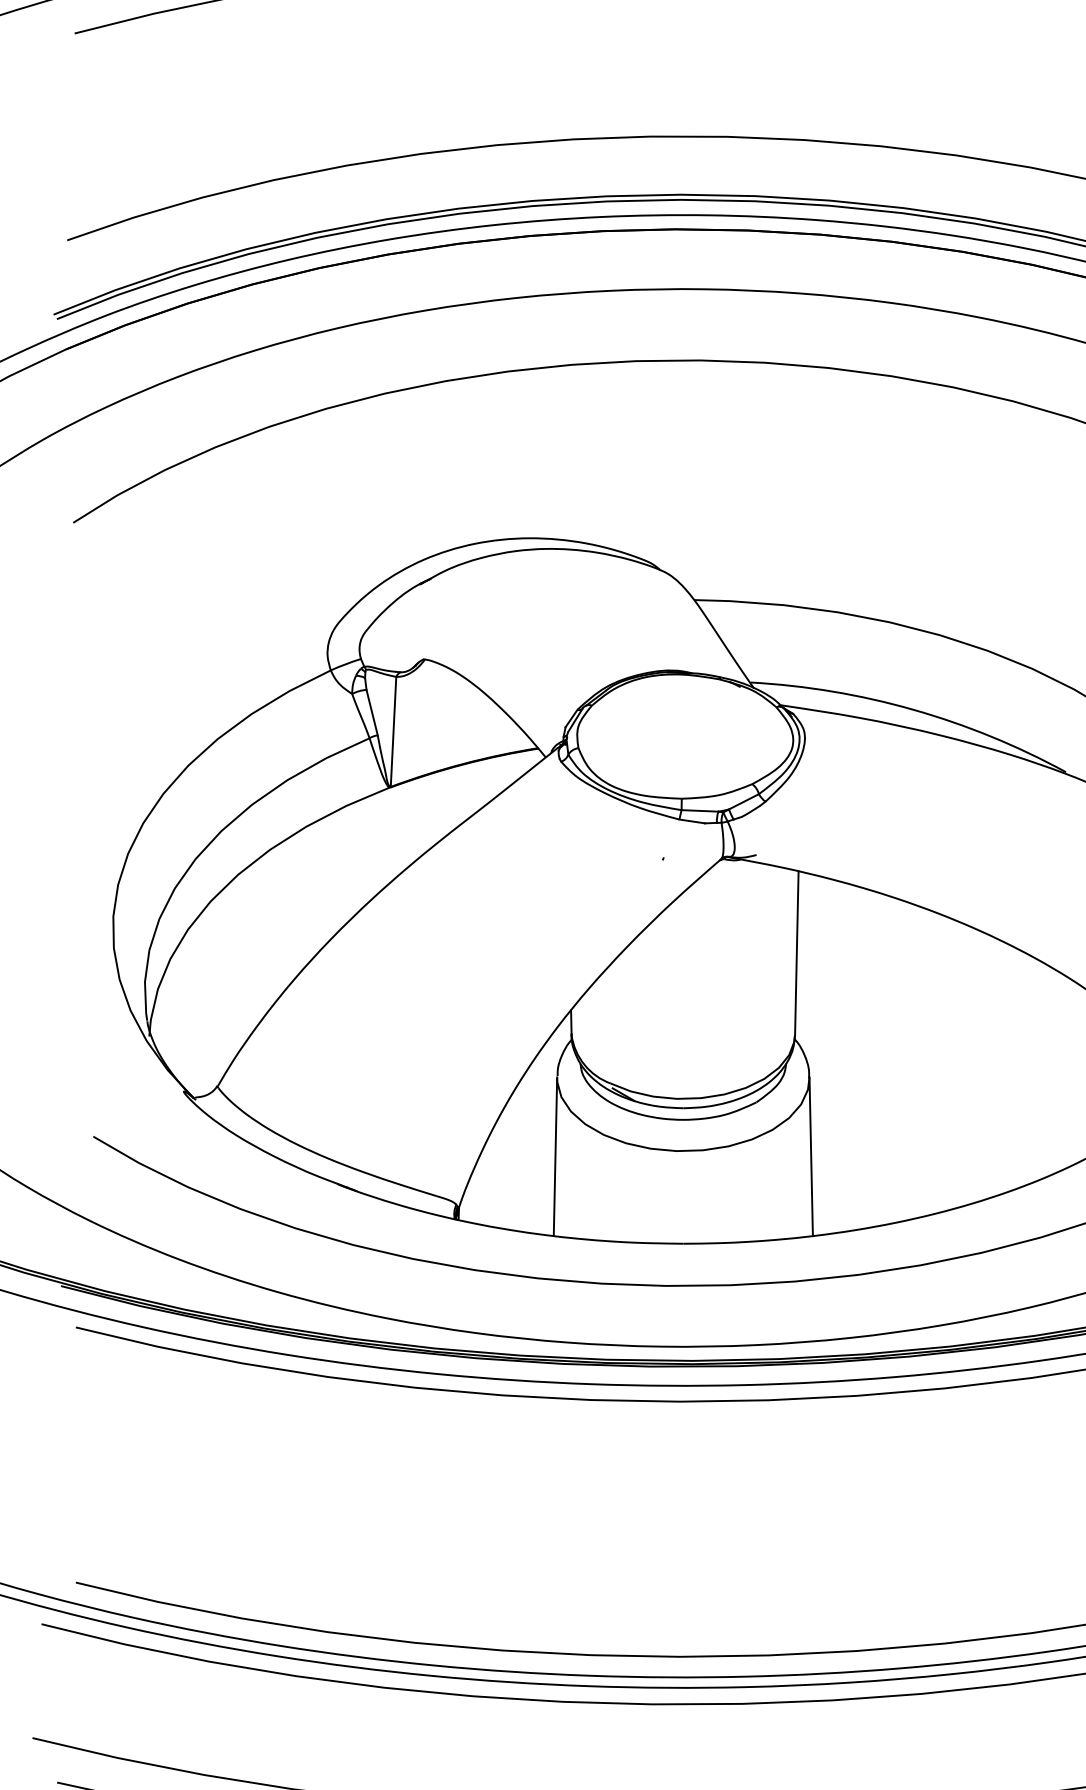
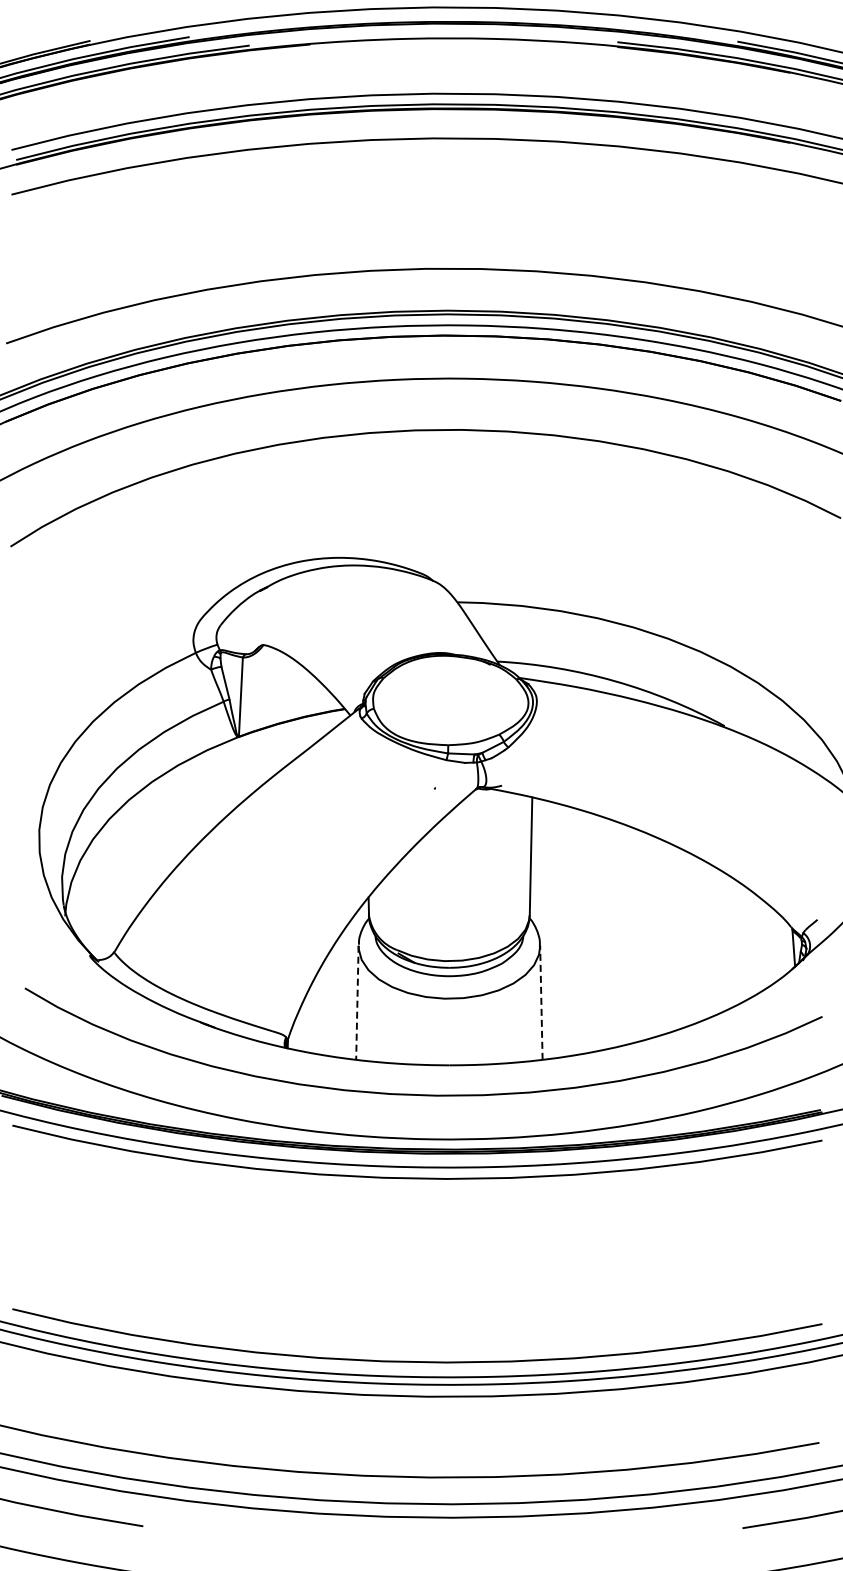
line: (811, 1156) -> (541, 1002), solid -> dashed
line: (555, 1157) -> (357, 1003), solid -> dashed

